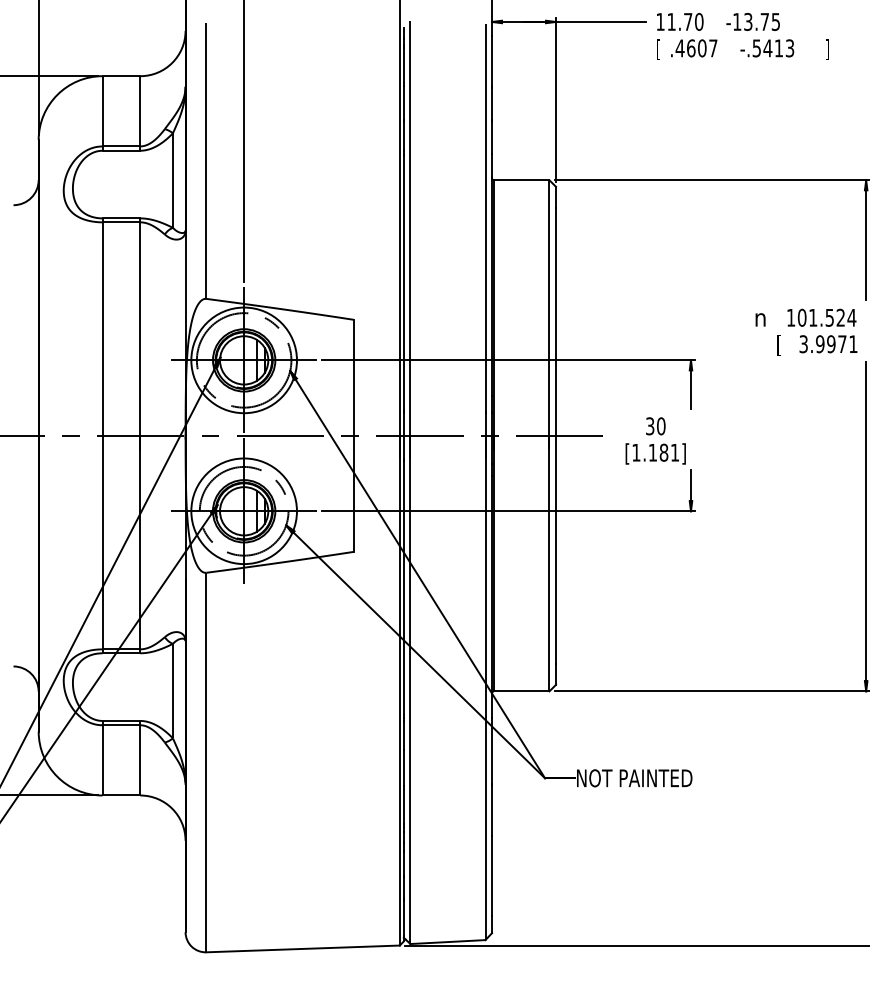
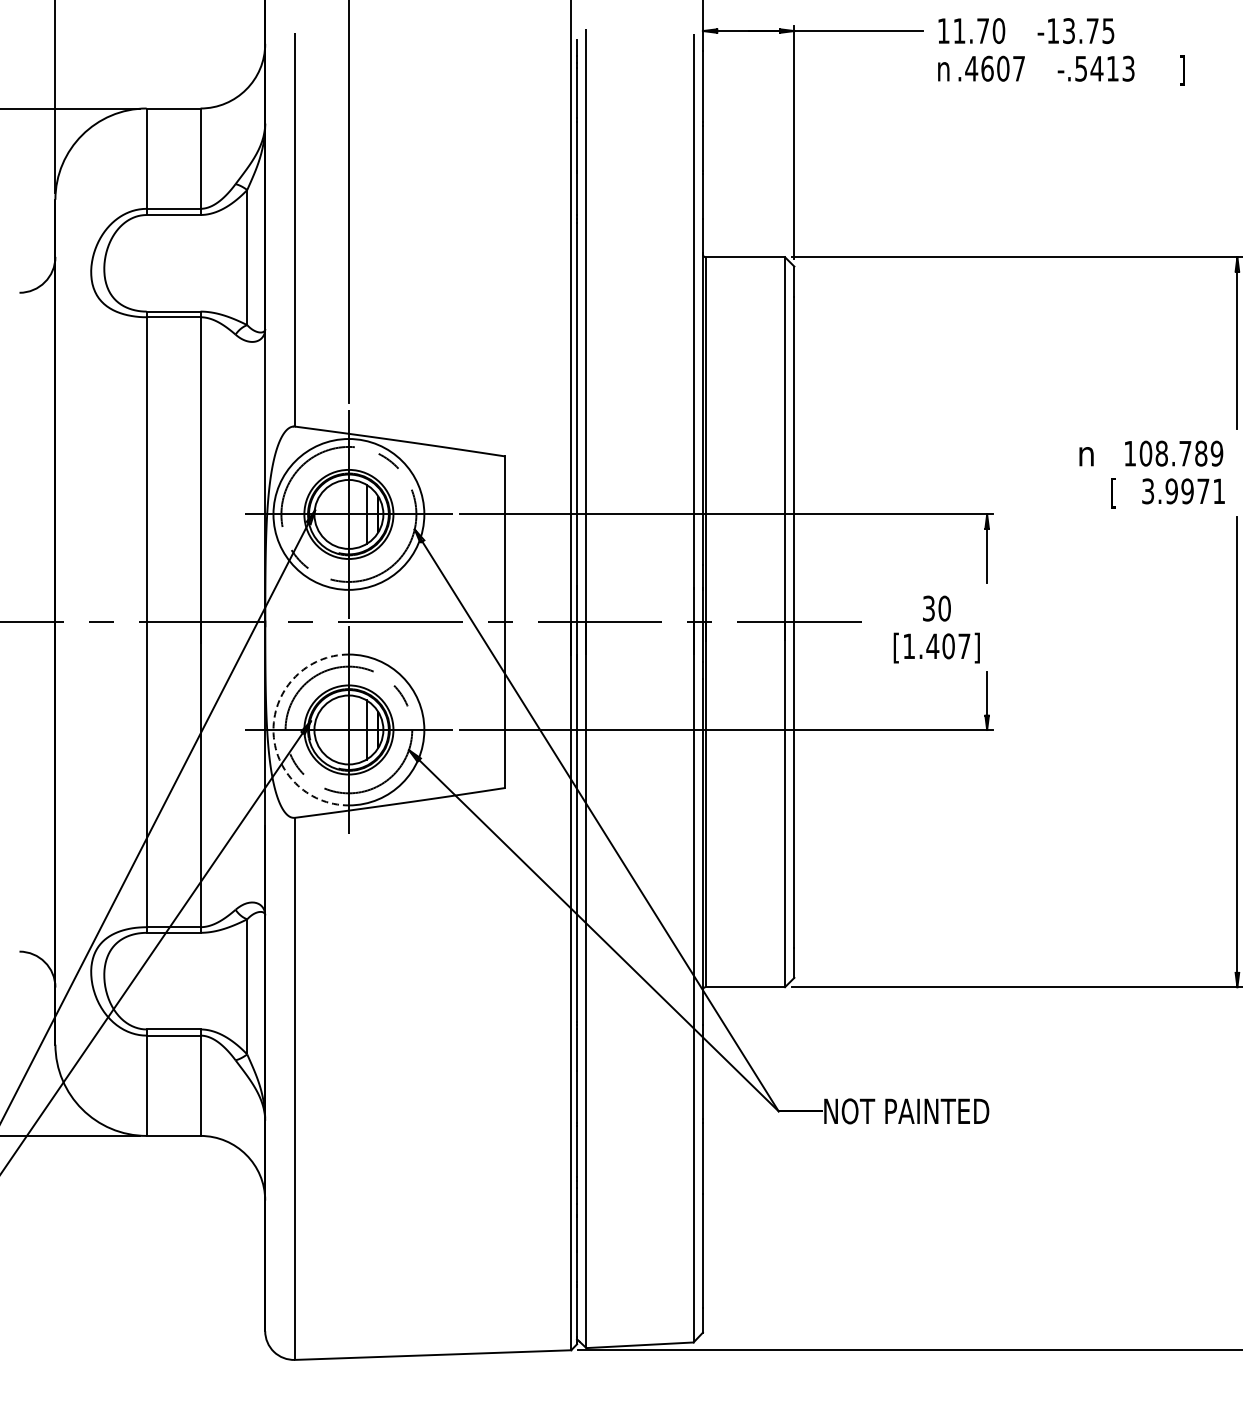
text: (660, 49) -> (943, 70), [ -> n
text: (832, 317) -> (1189, 453), 101.524 -> 108.789
text: (663, 452) -> (948, 645), [1.181] -> [1.407]
arc: (191, 510) -> (273, 729), solid -> dashed

